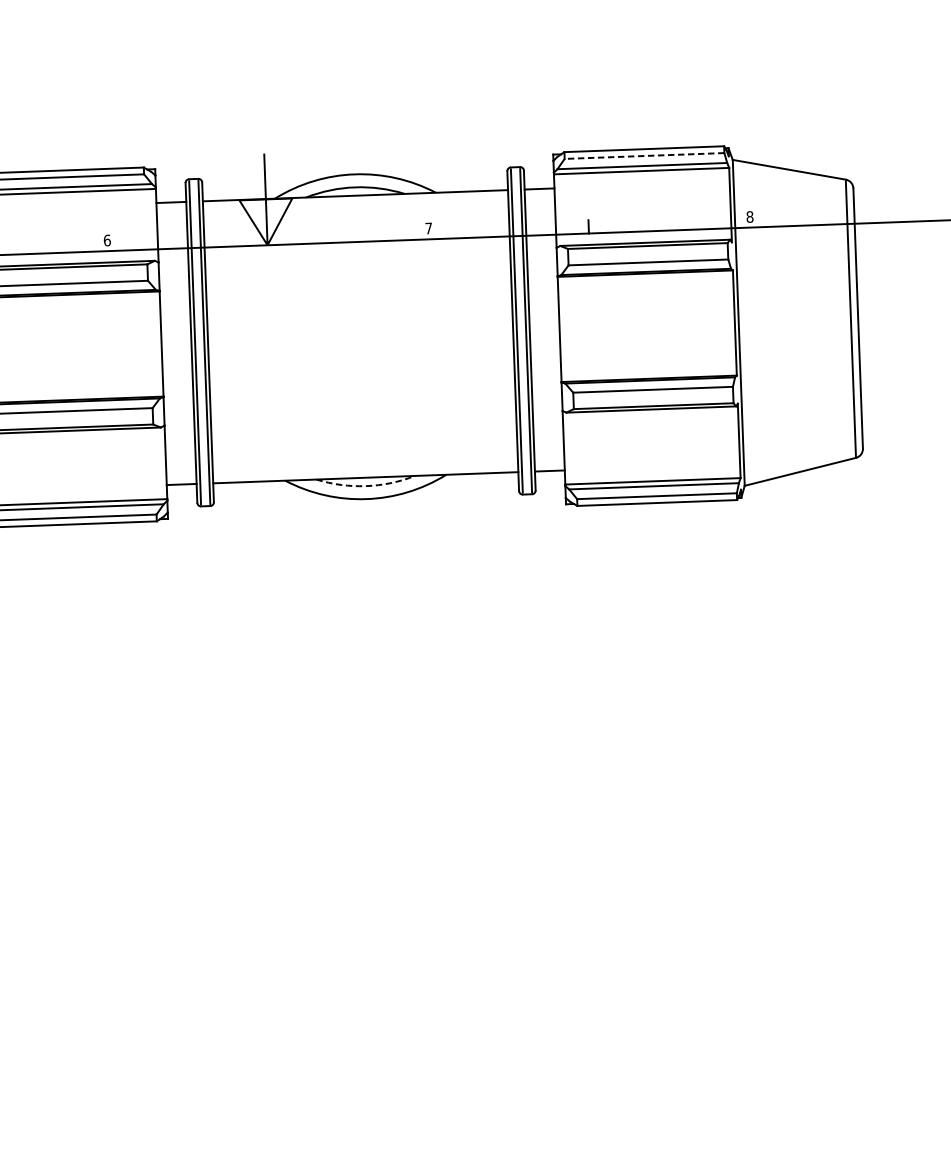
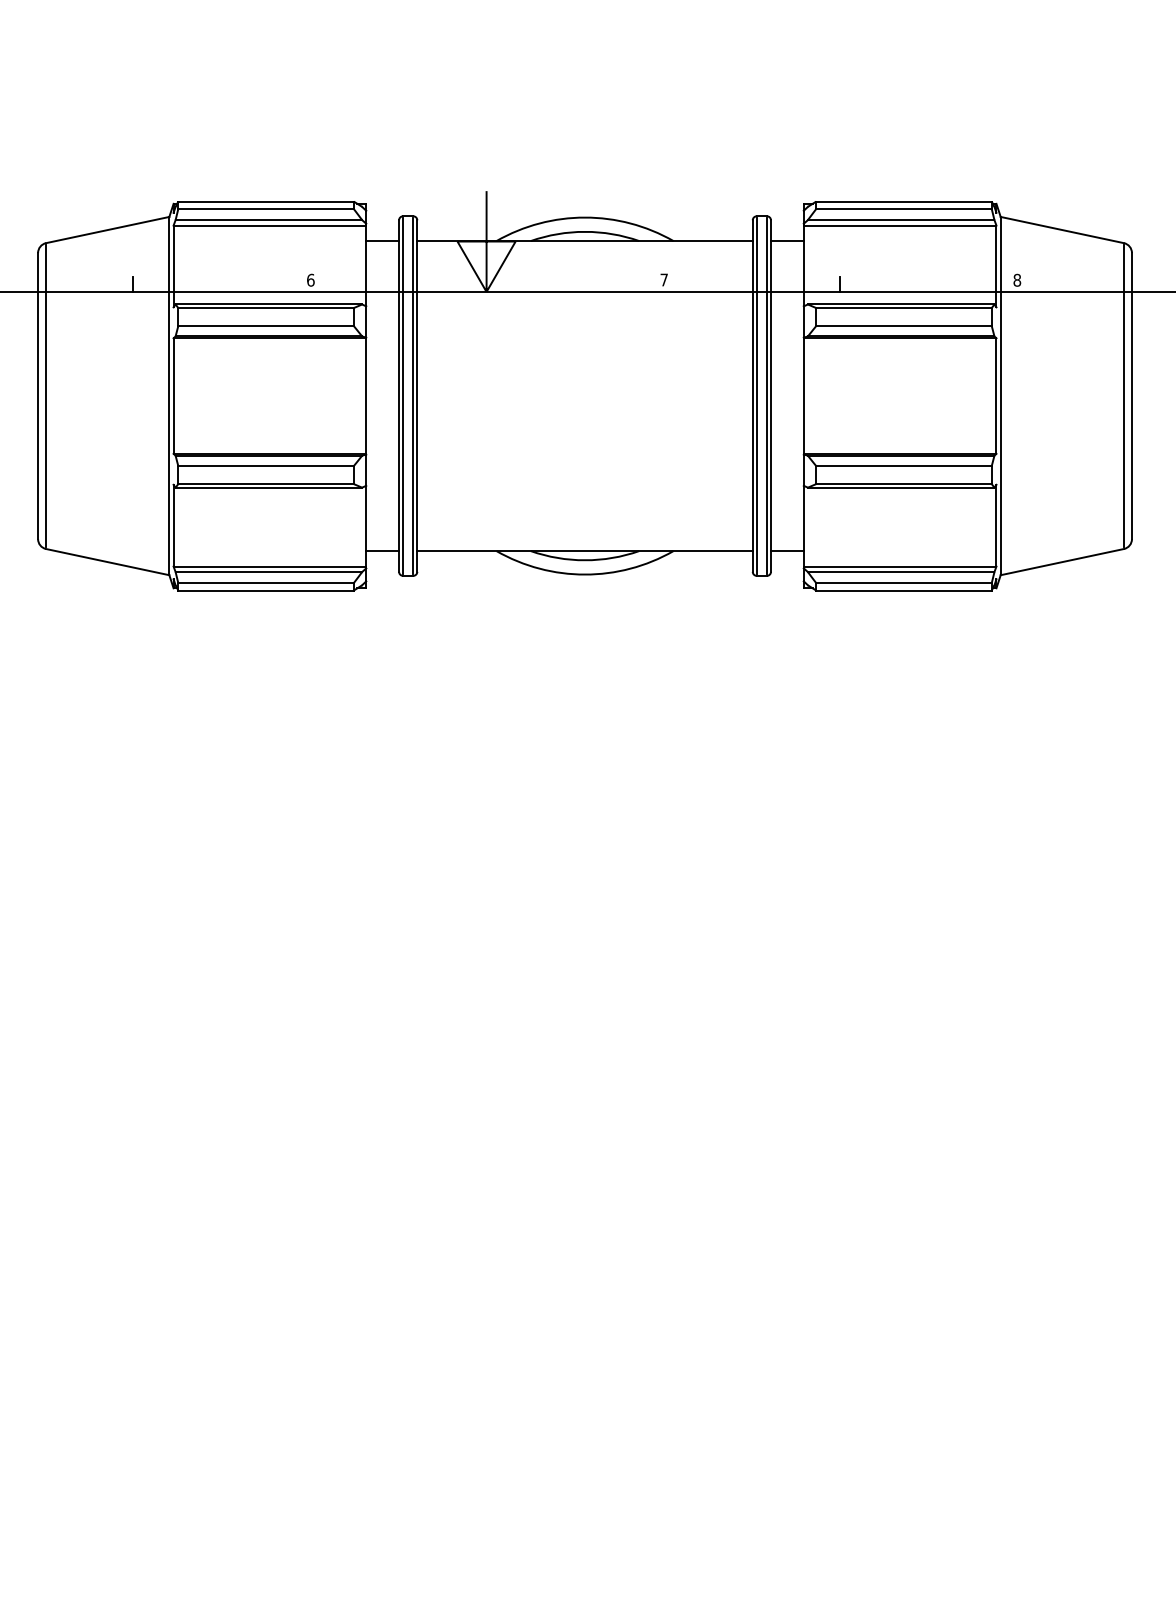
line: (644, 156) -> (903, 209), dashed -> solid
arc: (366, 486) -> (585, 560), dashed -> solid

